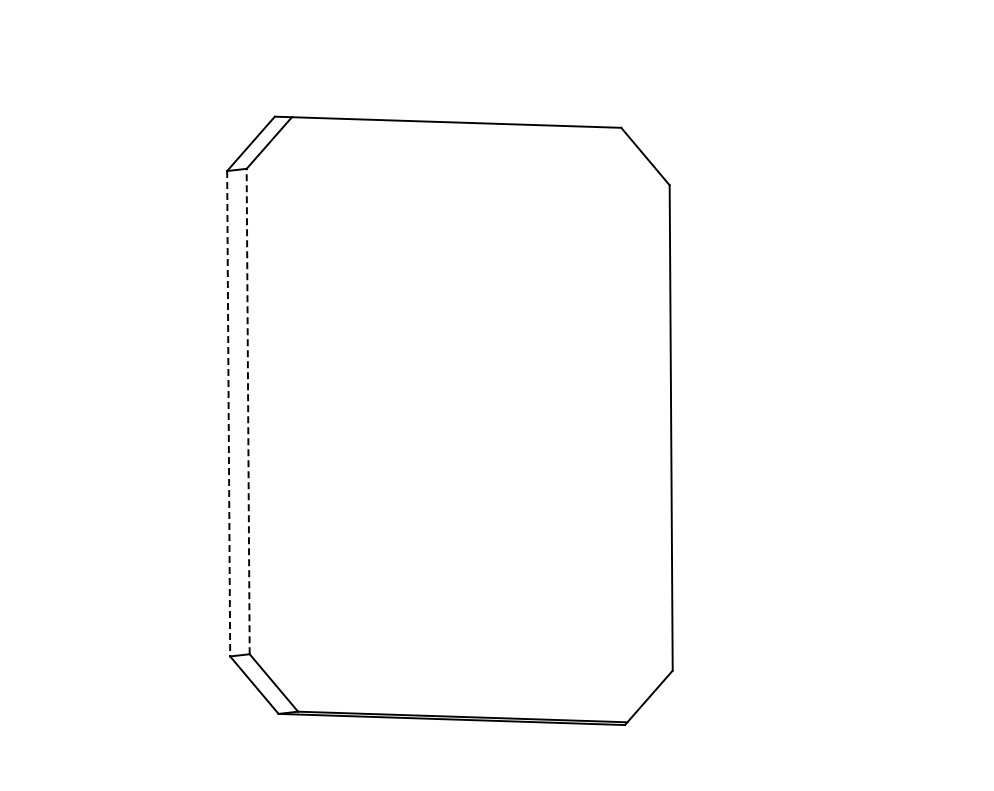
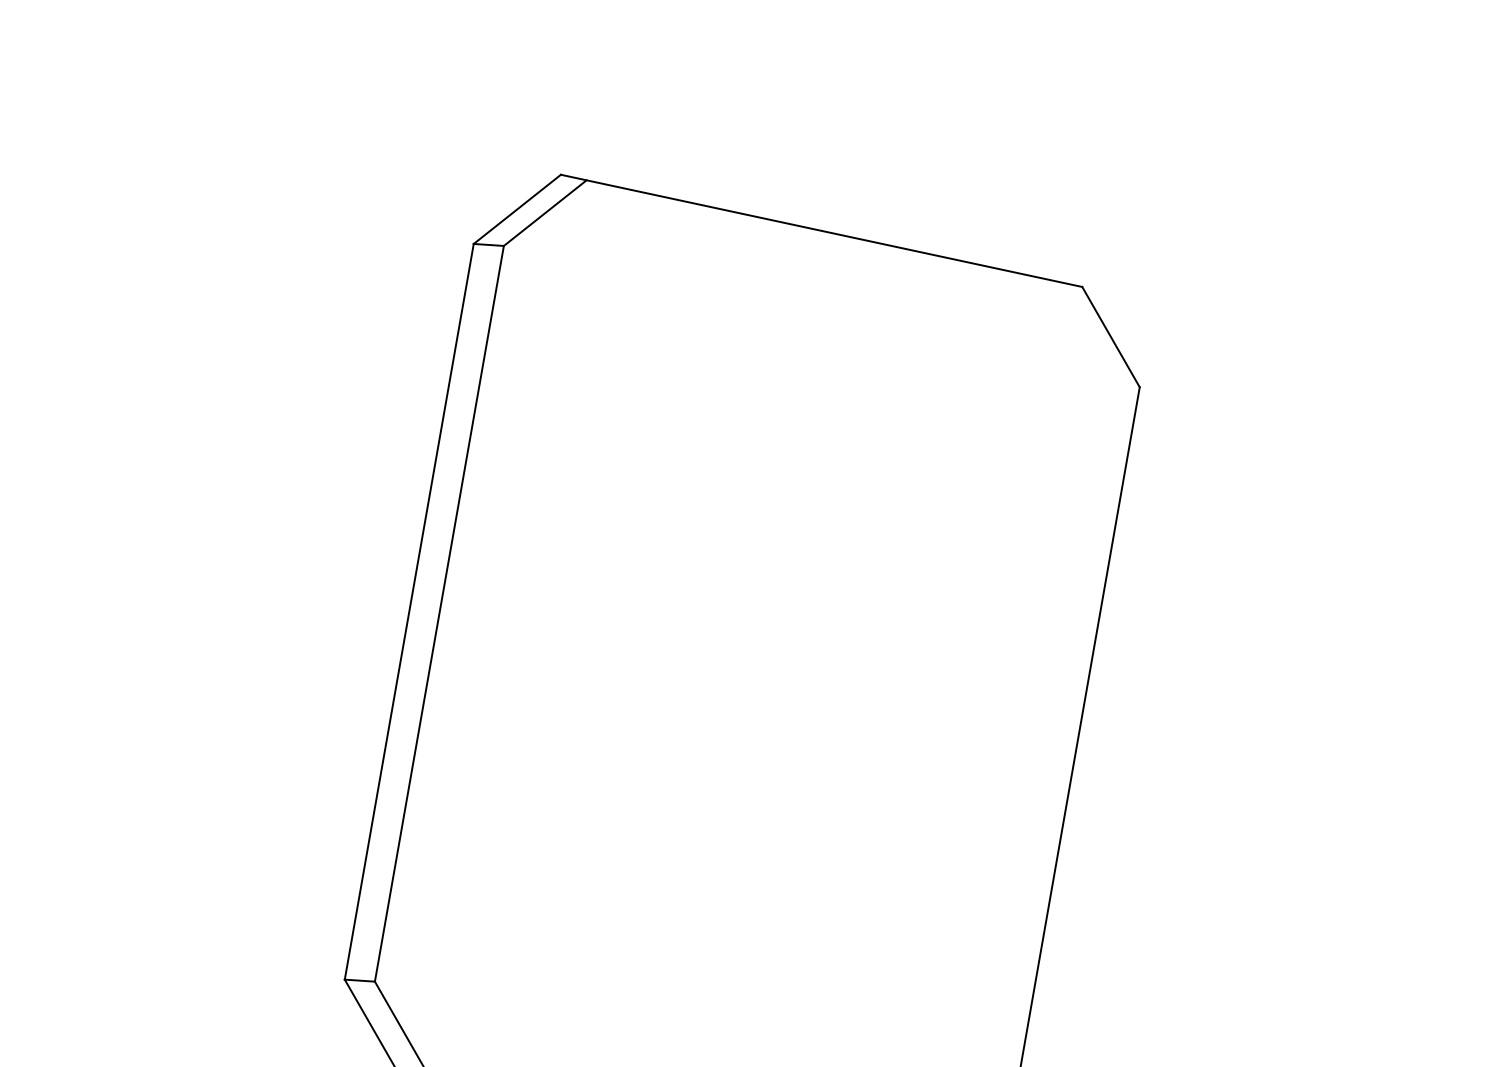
line: (248, 411) -> (439, 613), dashed -> solid
line: (228, 413) -> (409, 611), dashed -> solid

